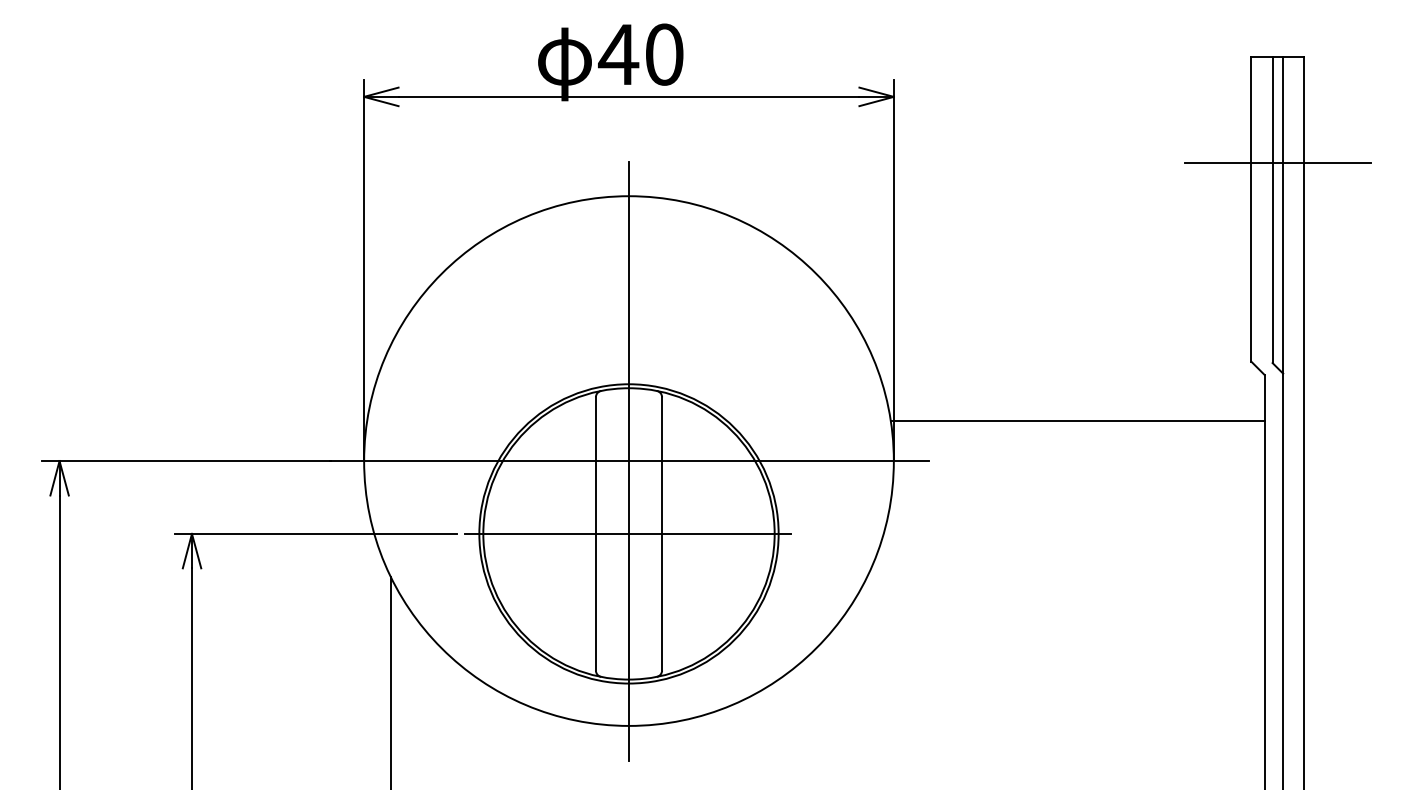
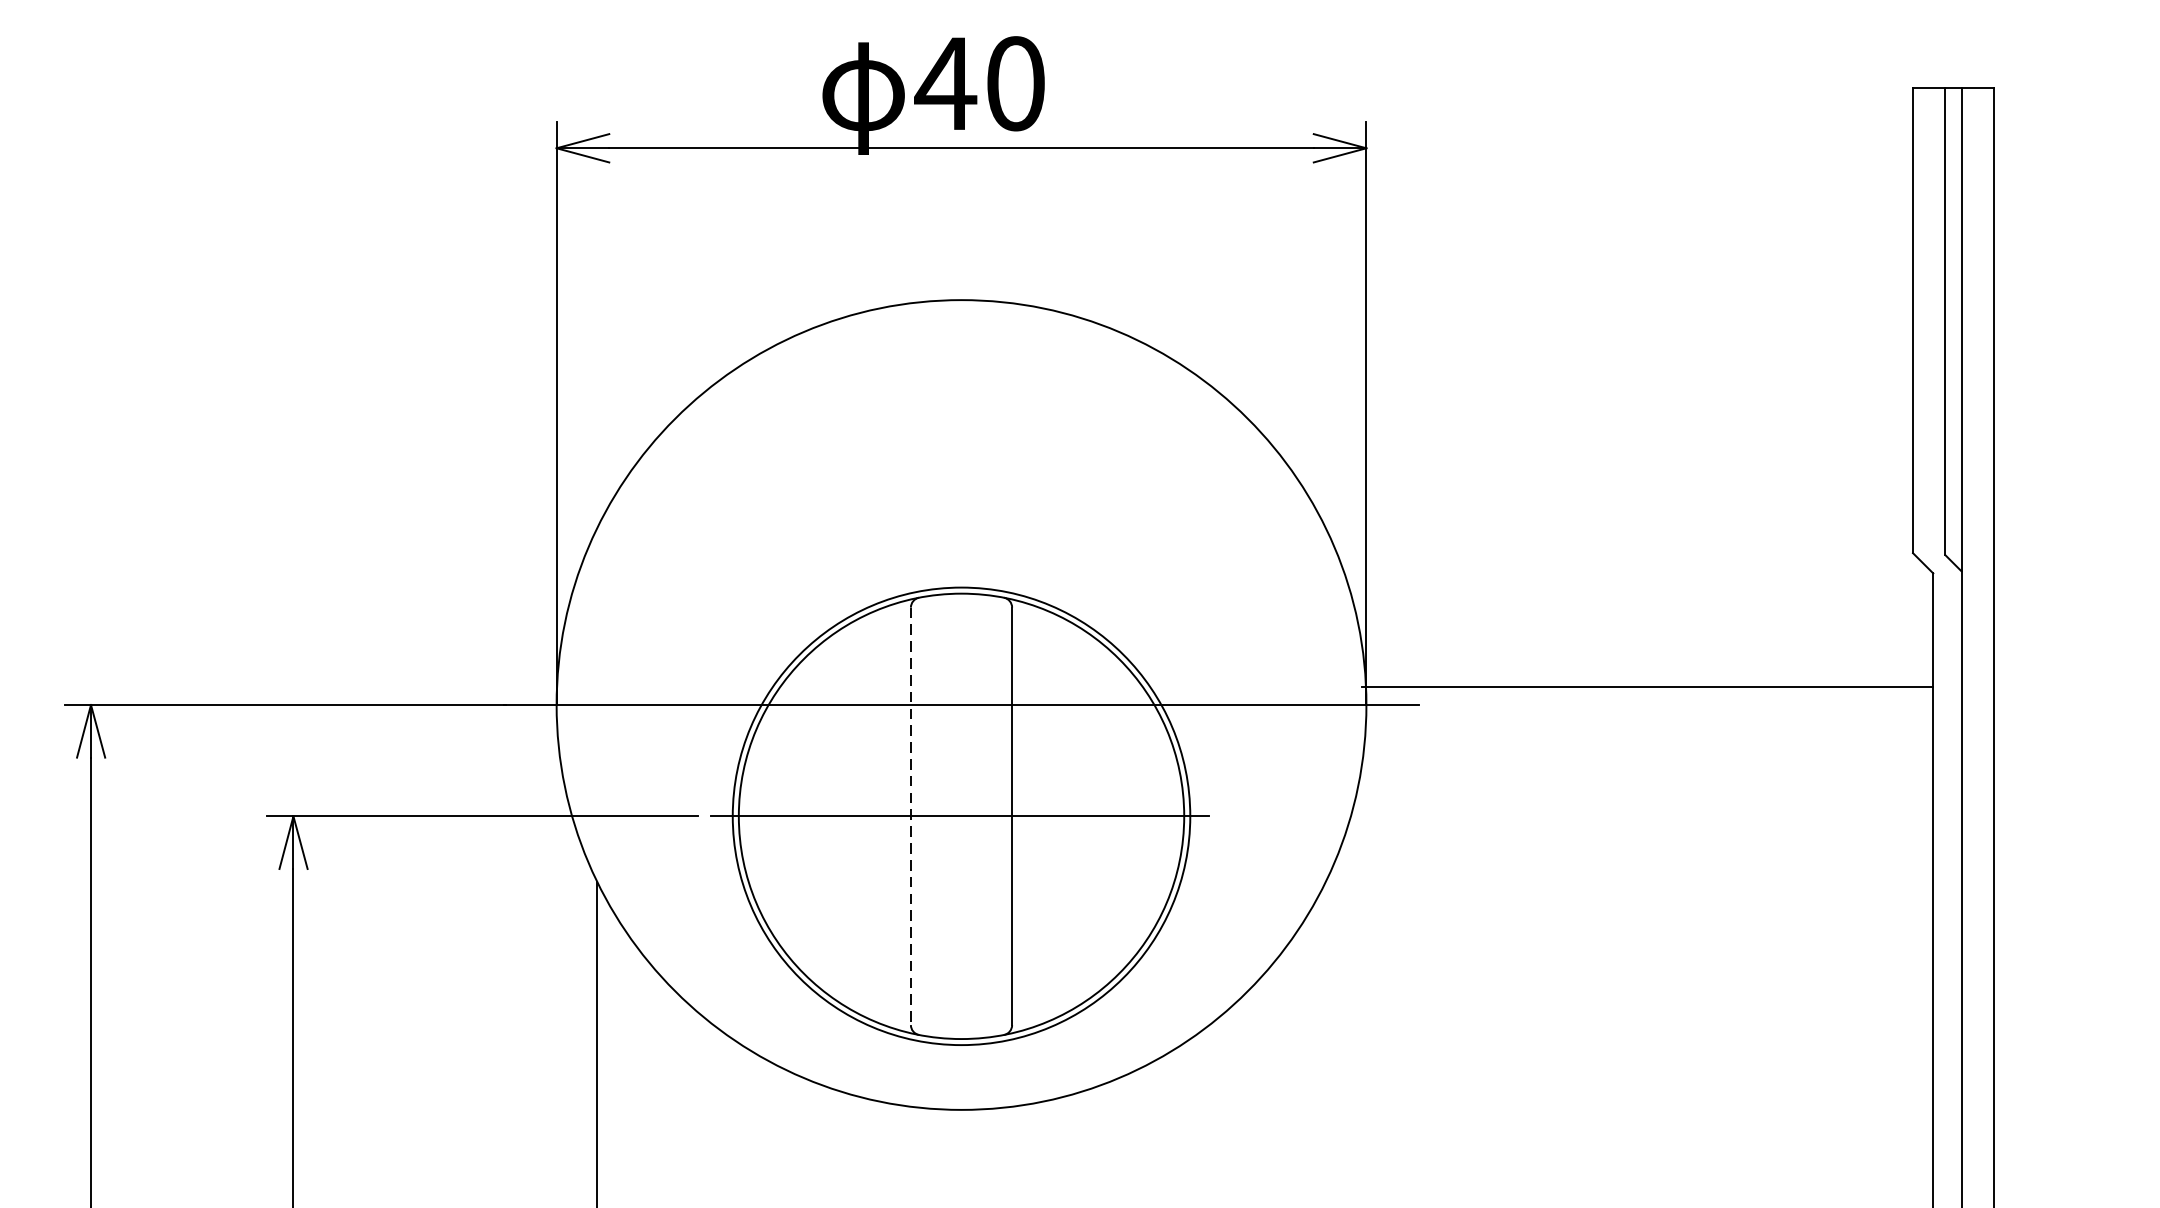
line: (1277, 163) -> (1952, 250), removed
line: (1077, 421) -> (1647, 687), moved
line: (629, 460) -> (962, 704), removed
line: (595, 533) -> (910, 815), solid -> dashed

